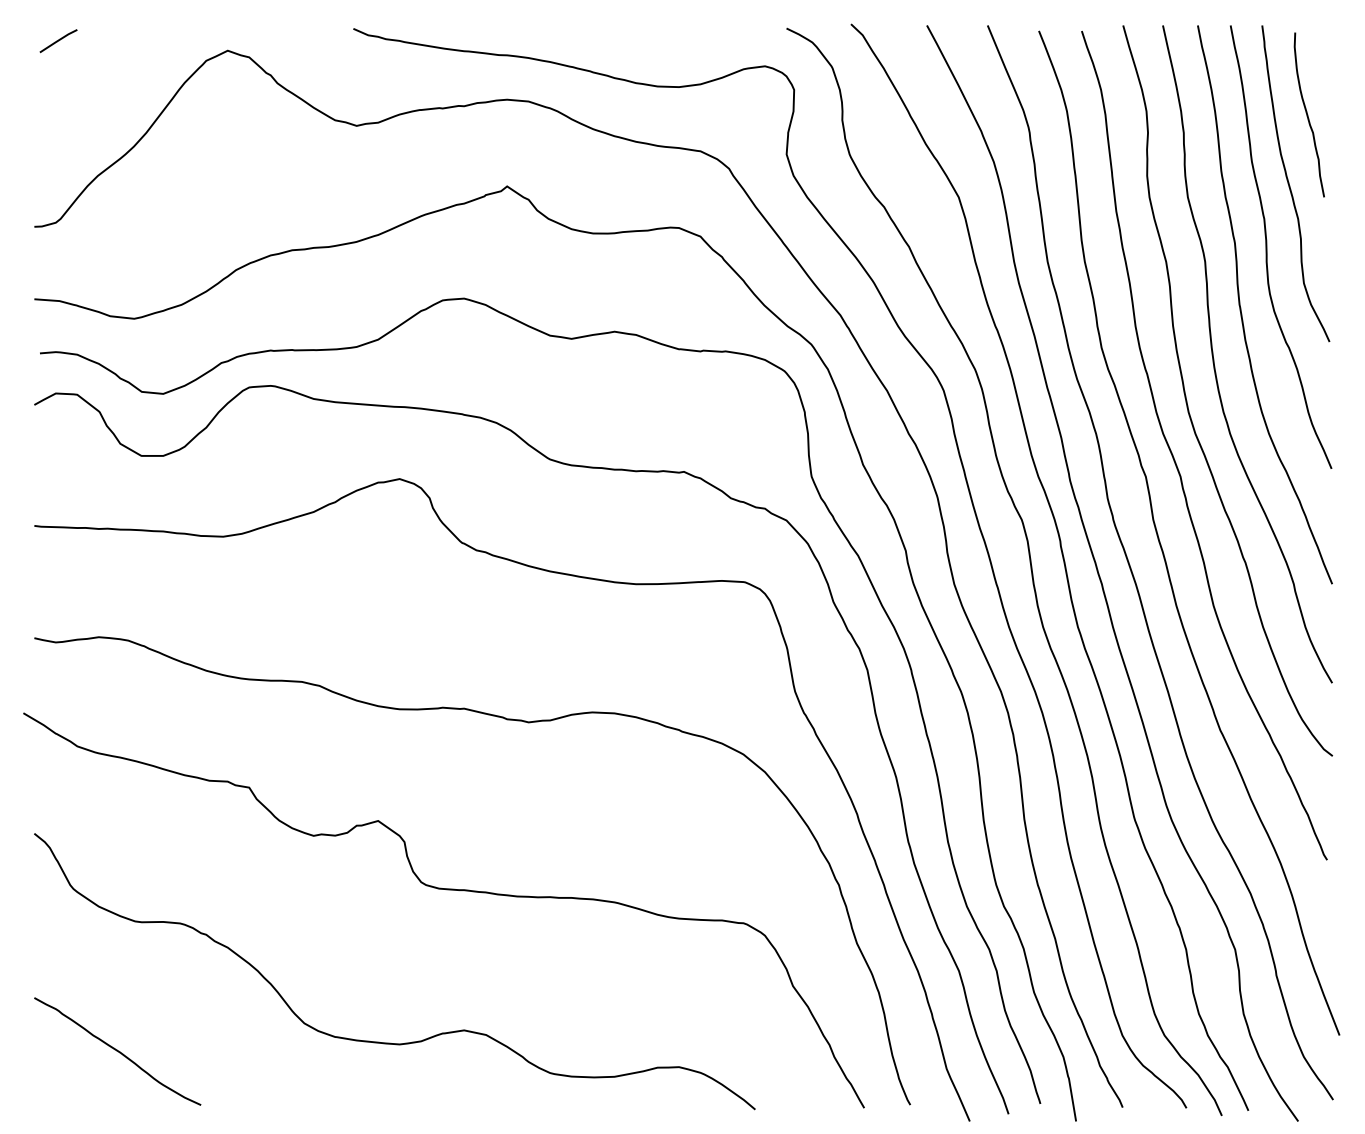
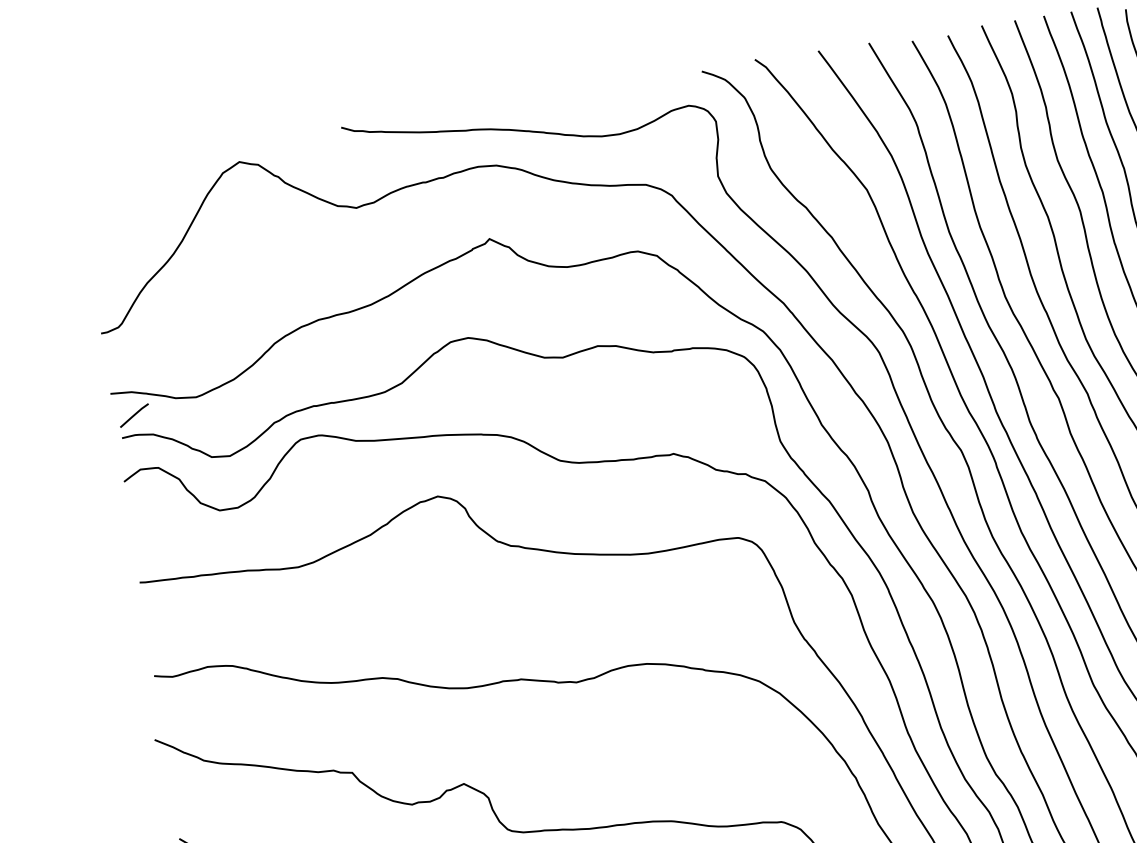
line: (58, 41) -> (134, 415), moved

